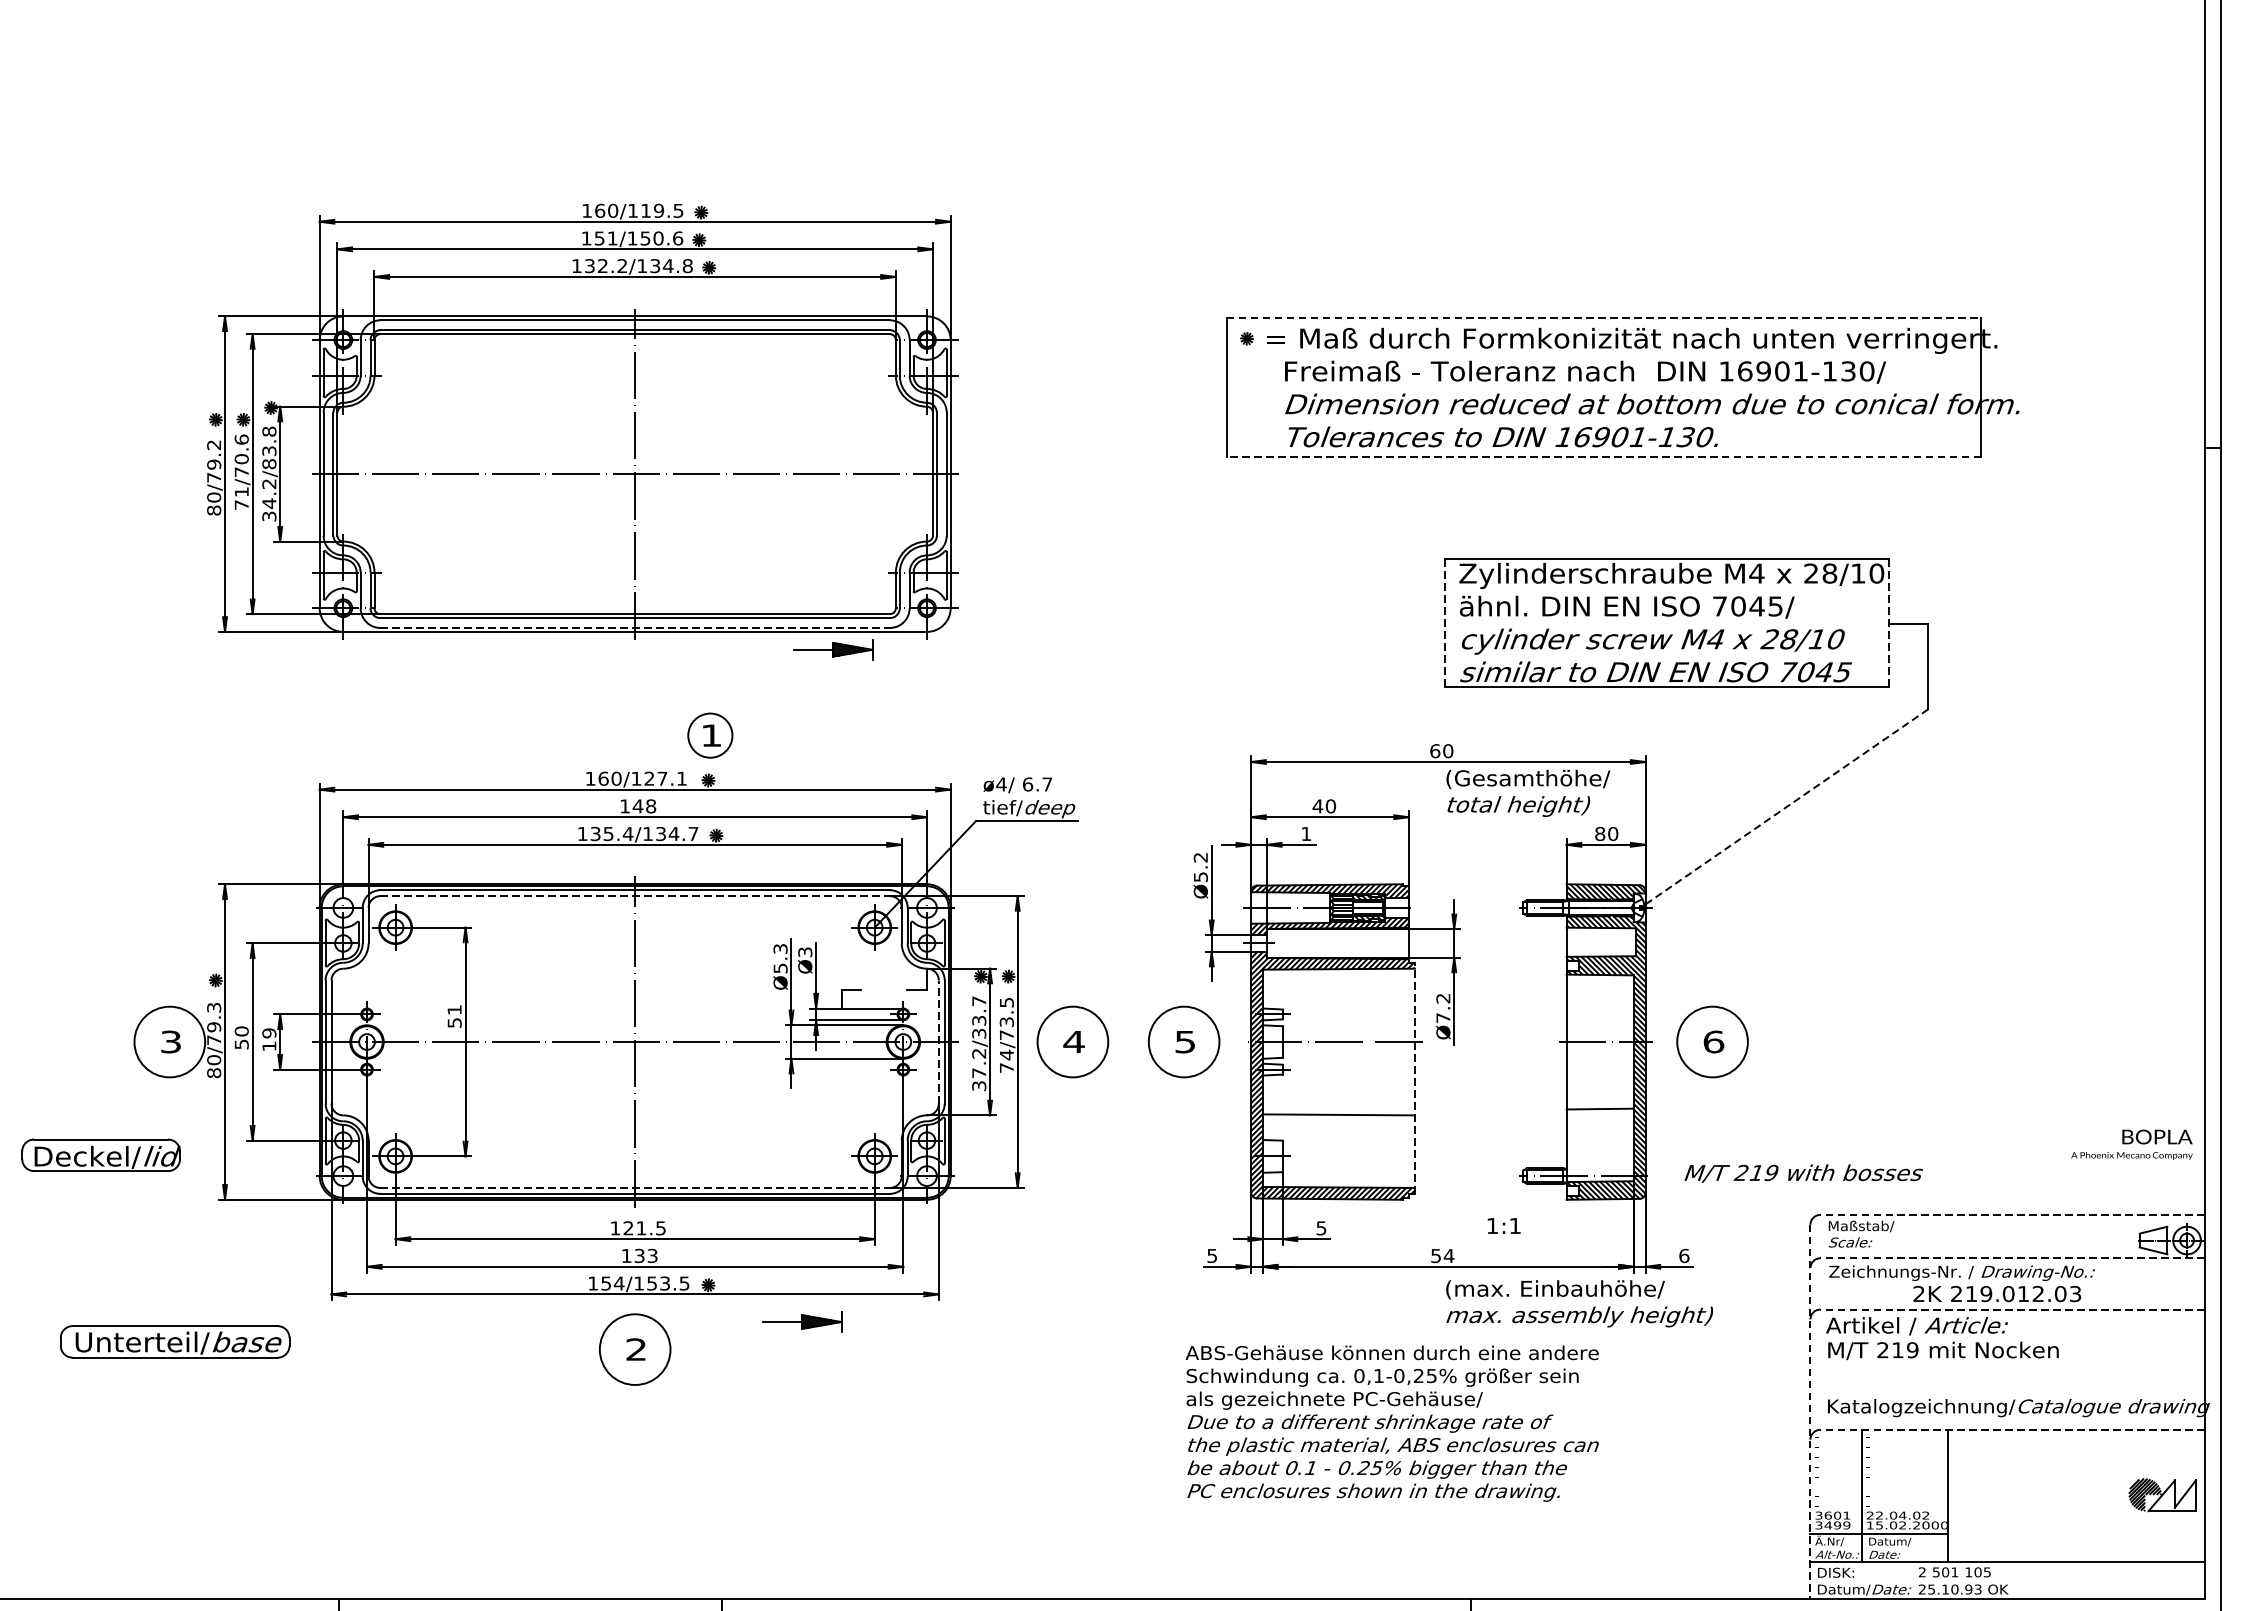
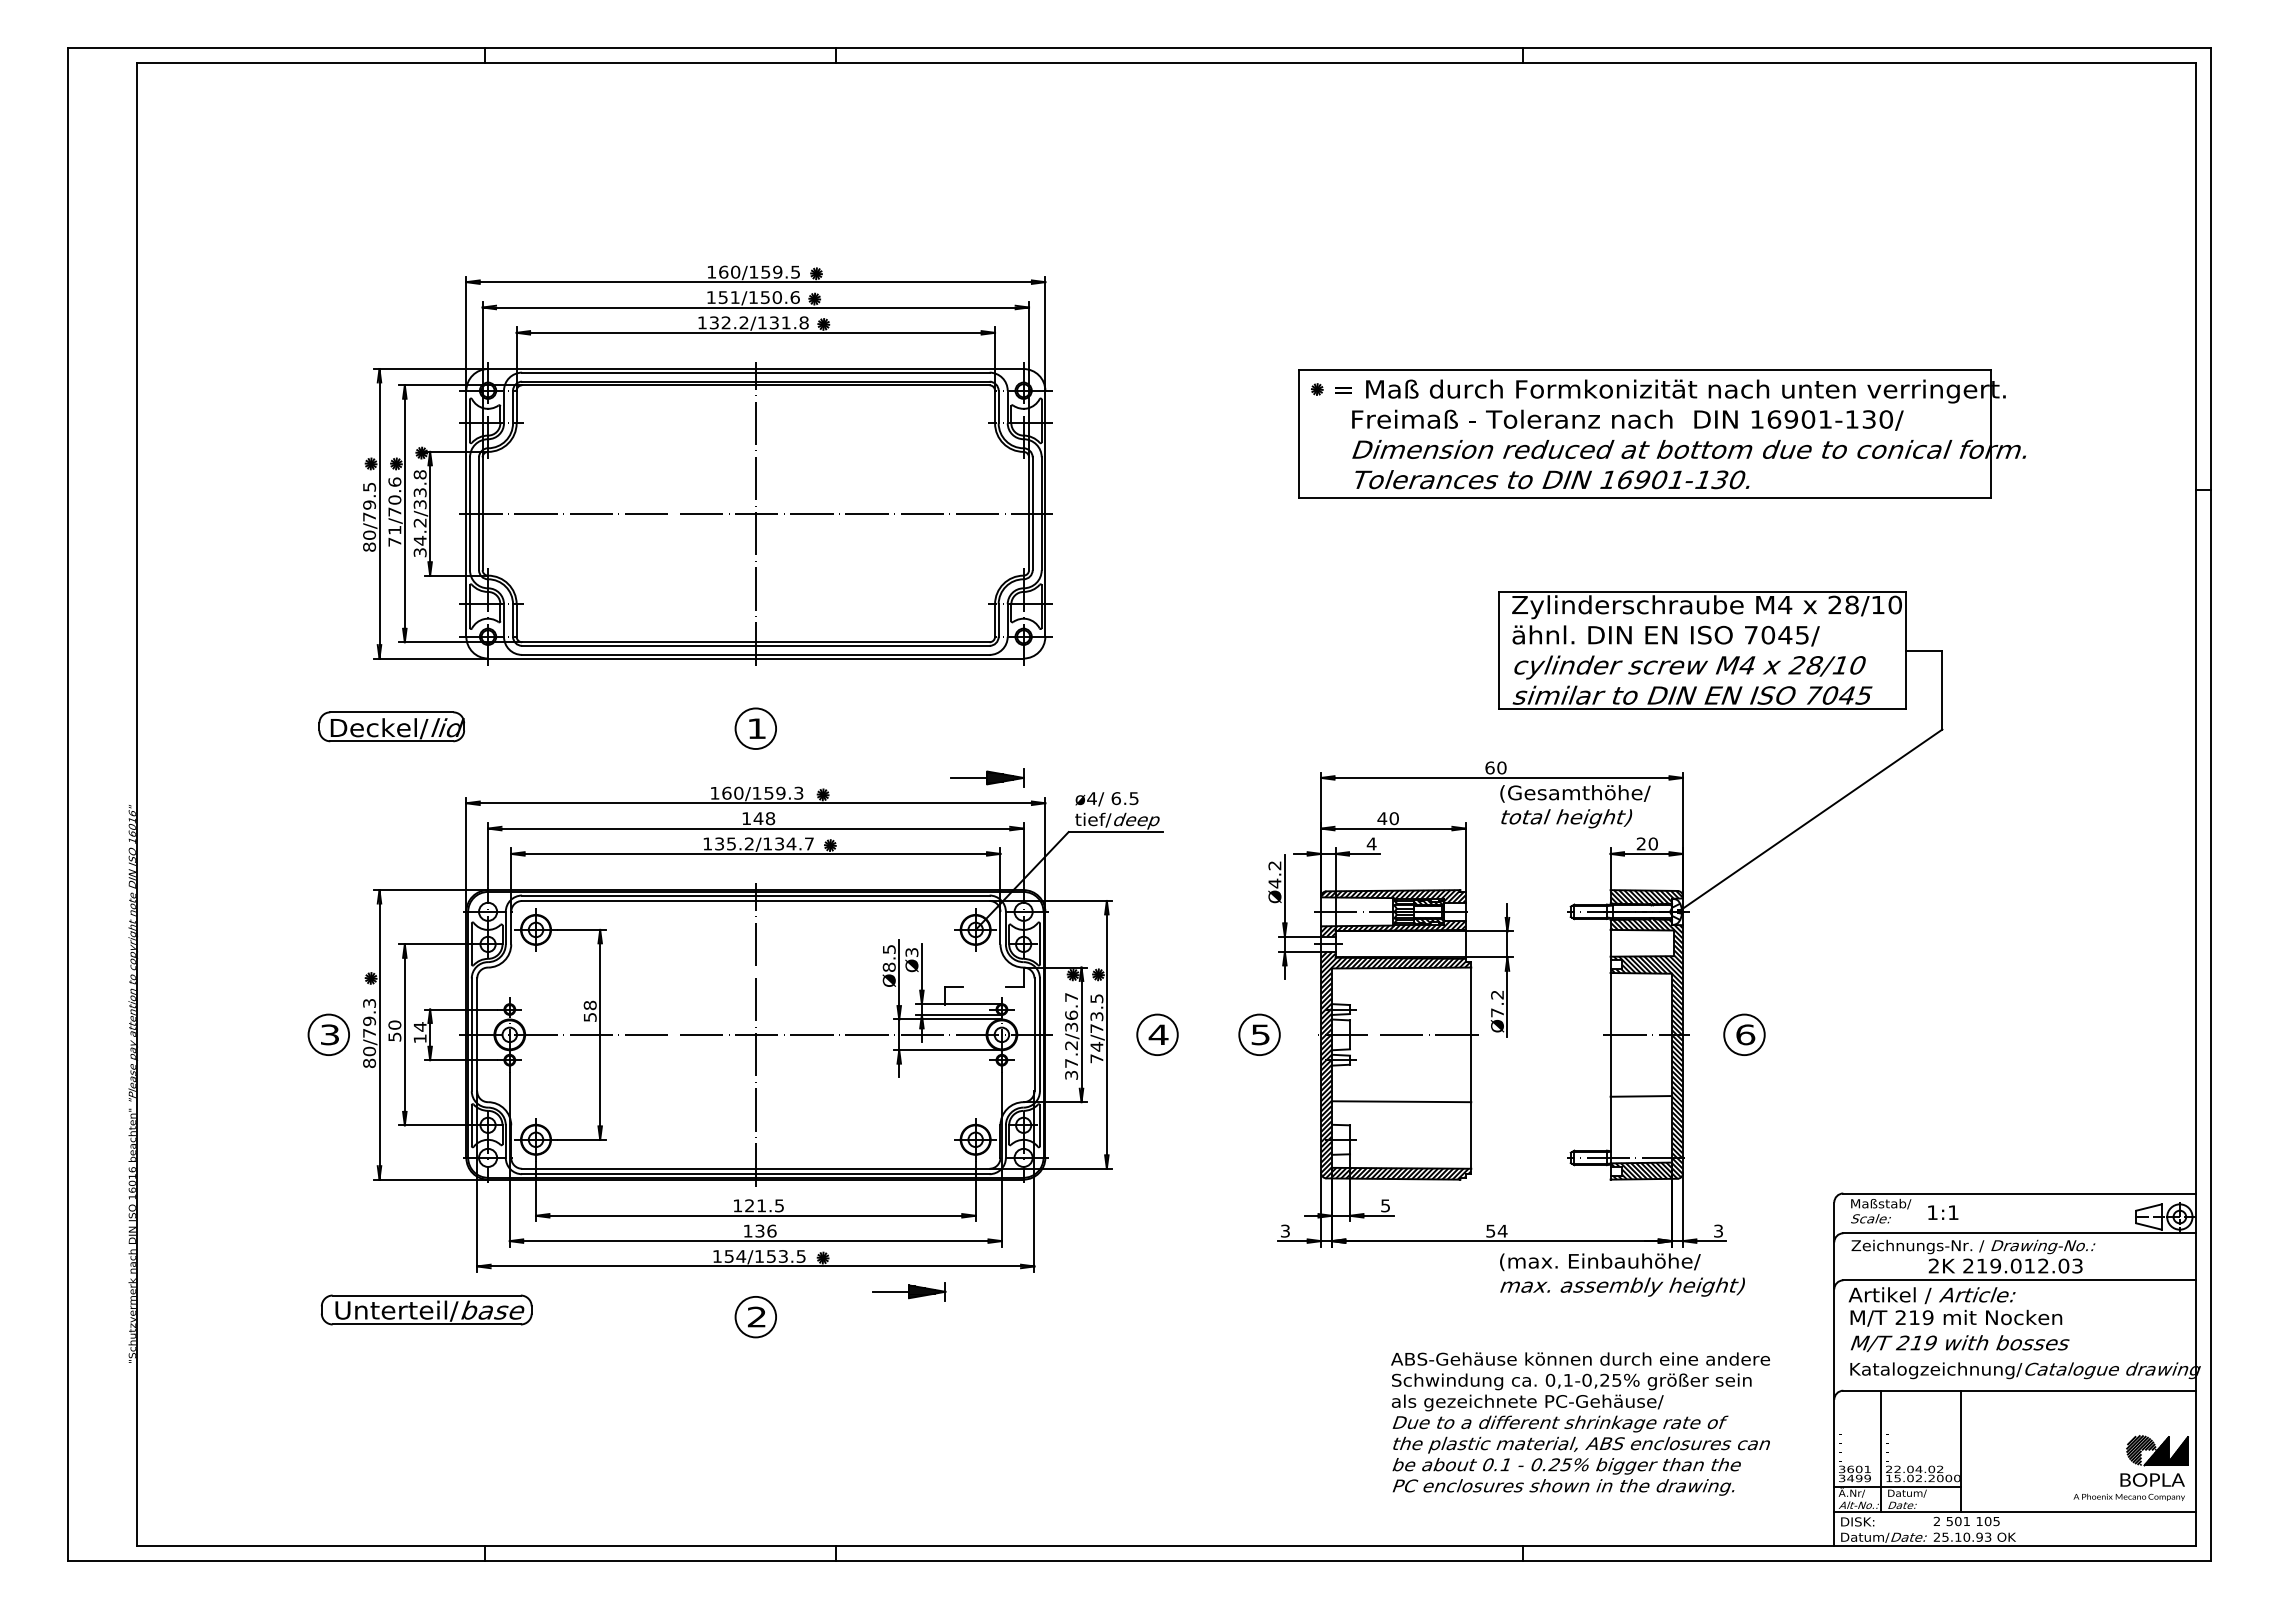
text: (645, 210) -> (765, 271), 160/119.5 -> 160/159.5
text: (668, 265) -> (786, 322), 132.2/134.8 -> 132.2/131.8
line: (1604, 317) -> (1645, 370), dashed -> solid
text: (214, 444) -> (369, 486), 80/79.2 -> 80/79.5
line: (1603, 456) -> (1644, 497), dashed -> solid
text: (268, 464) -> (419, 504), 34.2/83.8 -> 34.2/33.8
line: (1444, 622) -> (1498, 649), dashed -> solid
line: (1889, 623) -> (1906, 650), dashed -> solid
line: (634, 627) -> (755, 654), dashed -> solid
part: (833, 649) -> (987, 777), moved
part: (709, 735) -> (755, 728), moved
text: (665, 777) -> (783, 792), 160/127.1 -> 160/159.3
text: (1046, 784) -> (1133, 798), 6.7 -> 6.5
line: (1783, 808) -> (1809, 820), dashed -> solid
text: (628, 833) -> (749, 843), 135.4/134.7 -> 135.2/134.7
text: (1306, 833) -> (1371, 843), 1 -> 4
text: (1599, 833) -> (1640, 843), 80 -> 20
text: (1200, 877) -> (1274, 883), Ø5.2 -> Ø4.2
line: (634, 895) -> (755, 900), dashed -> solid
text: (779, 958) -> (888, 958), Ø5.3 -> Ø8.5
text: (453, 1010) -> (589, 1005), 51 -> 58
text: (979, 1019) -> (1071, 1014), 37.2/33.7 -> 37.2/36.7
text: (268, 1032) -> (419, 1026), 19 -> 14
circle: (169, 1041) -> (328, 1034), size x0.62
line: (938, 1041) -> (1034, 1034), dashed -> solid
circle: (1072, 1041) -> (1157, 1034), size x0.62
circle: (1184, 1041) -> (1259, 1034), size x0.62
circle: (1712, 1041) -> (1744, 1034), size x0.62
line: (1415, 1077) -> (1471, 1067), dashed -> solid
text: (2131, 1144) -> (2128, 1486), moved
part: (100, 1154) -> (391, 726), moved
text: (1804, 1173) -> (1960, 1343), moved
line: (634, 1187) -> (755, 1168), dashed -> solid
line: (2012, 1214) -> (2019, 1193), dashed -> solid
text: (1504, 1225) -> (1943, 1212), moved
text: (652, 1255) -> (771, 1230), 133 -> 136
text: (1212, 1255) -> (1285, 1230), 5 -> 3
text: (1684, 1255) -> (1718, 1230), 6 -> 3
line: (2012, 1258) -> (2019, 1233), dashed -> solid
line: (2012, 1309) -> (2019, 1280), dashed -> solid
part: (174, 1341) -> (426, 1309), moved
circle: (634, 1348) -> (755, 1316), size x0.62
line: (1810, 1412) -> (1834, 1374), dashed -> solid
text: (1392, 1423) -> (1580, 1423), moved
line: (2012, 1429) -> (2019, 1390), dashed -> solid
hatch: (2171, 1496) -> (2165, 1451), added

